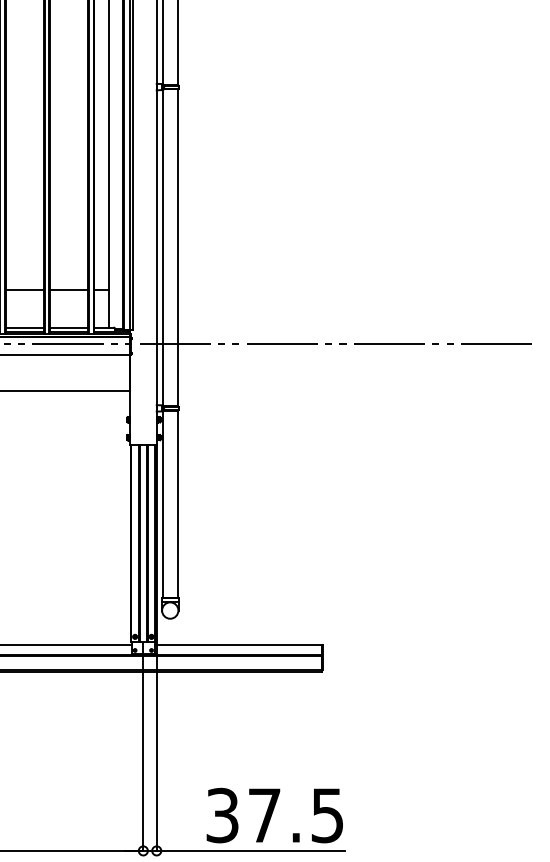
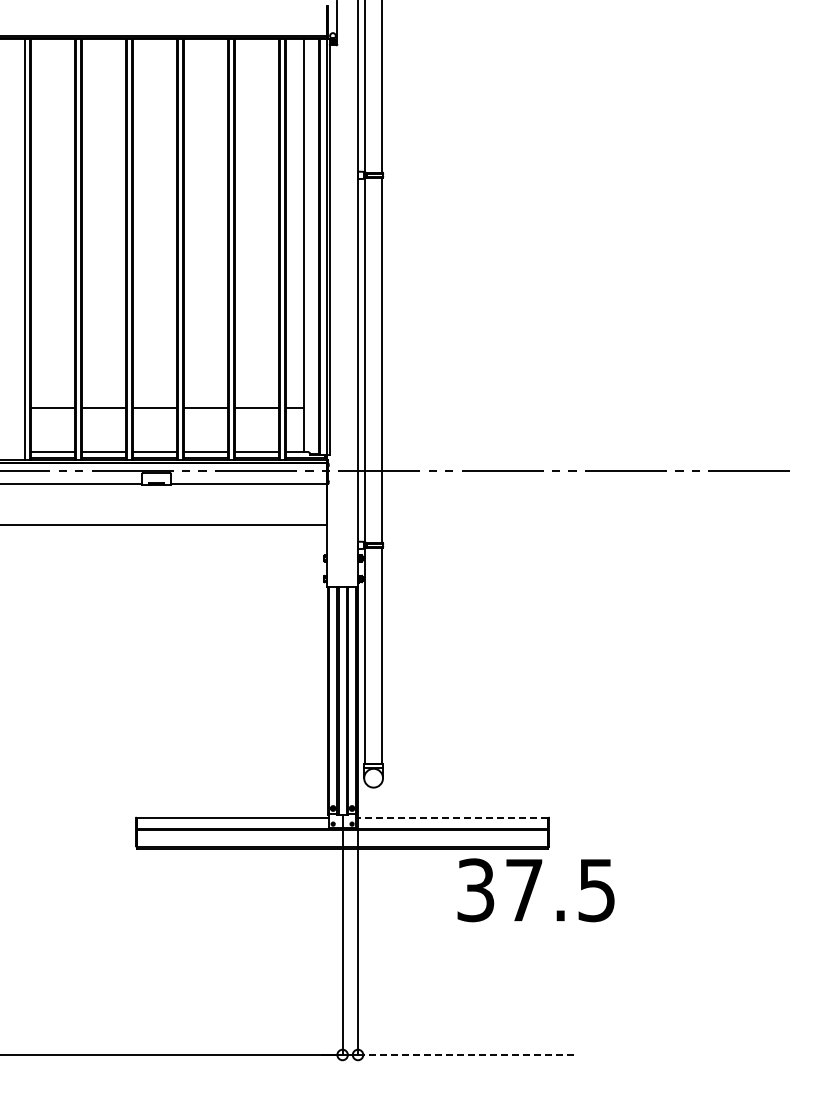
line: (237, 644) -> (451, 817), solid -> dashed
text: (274, 815) -> (535, 890), moved
line: (250, 850) -> (466, 1054), solid -> dashed

